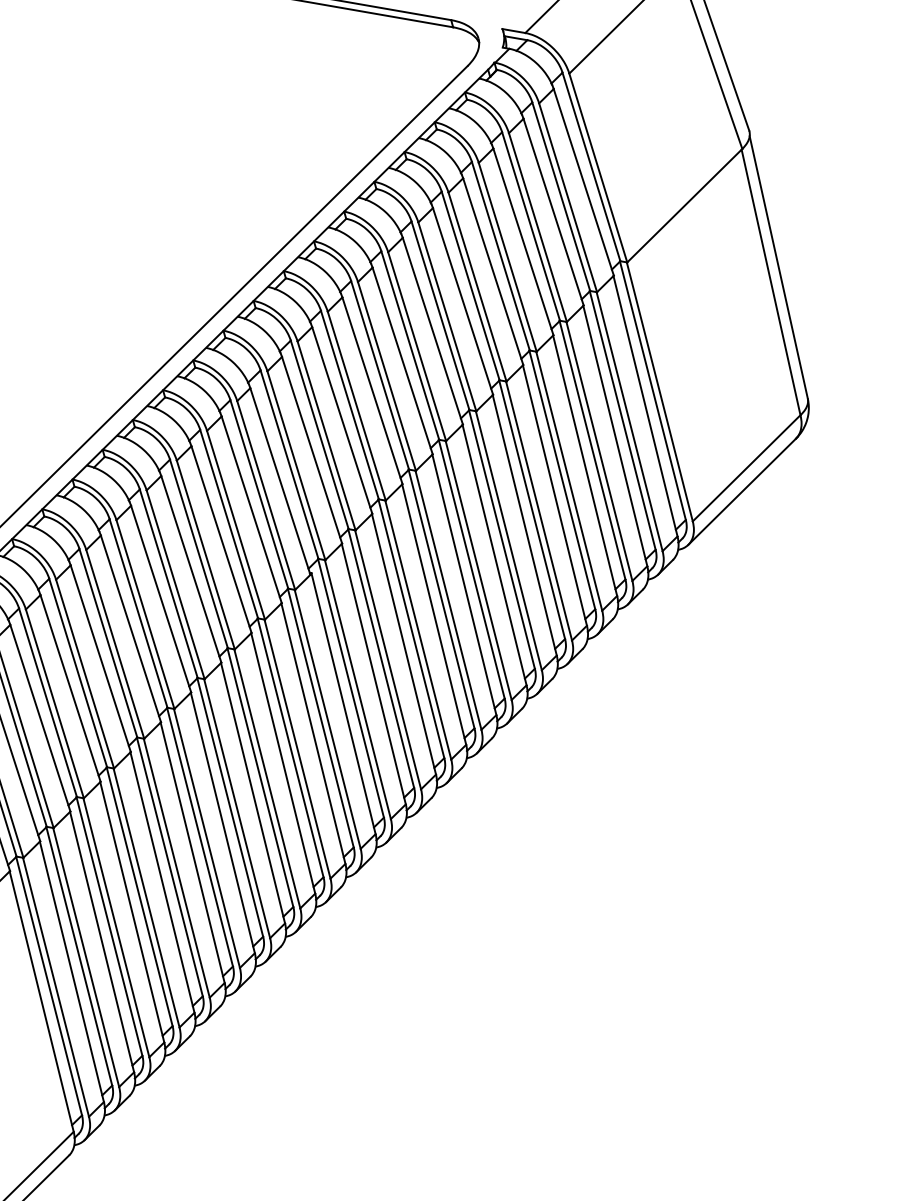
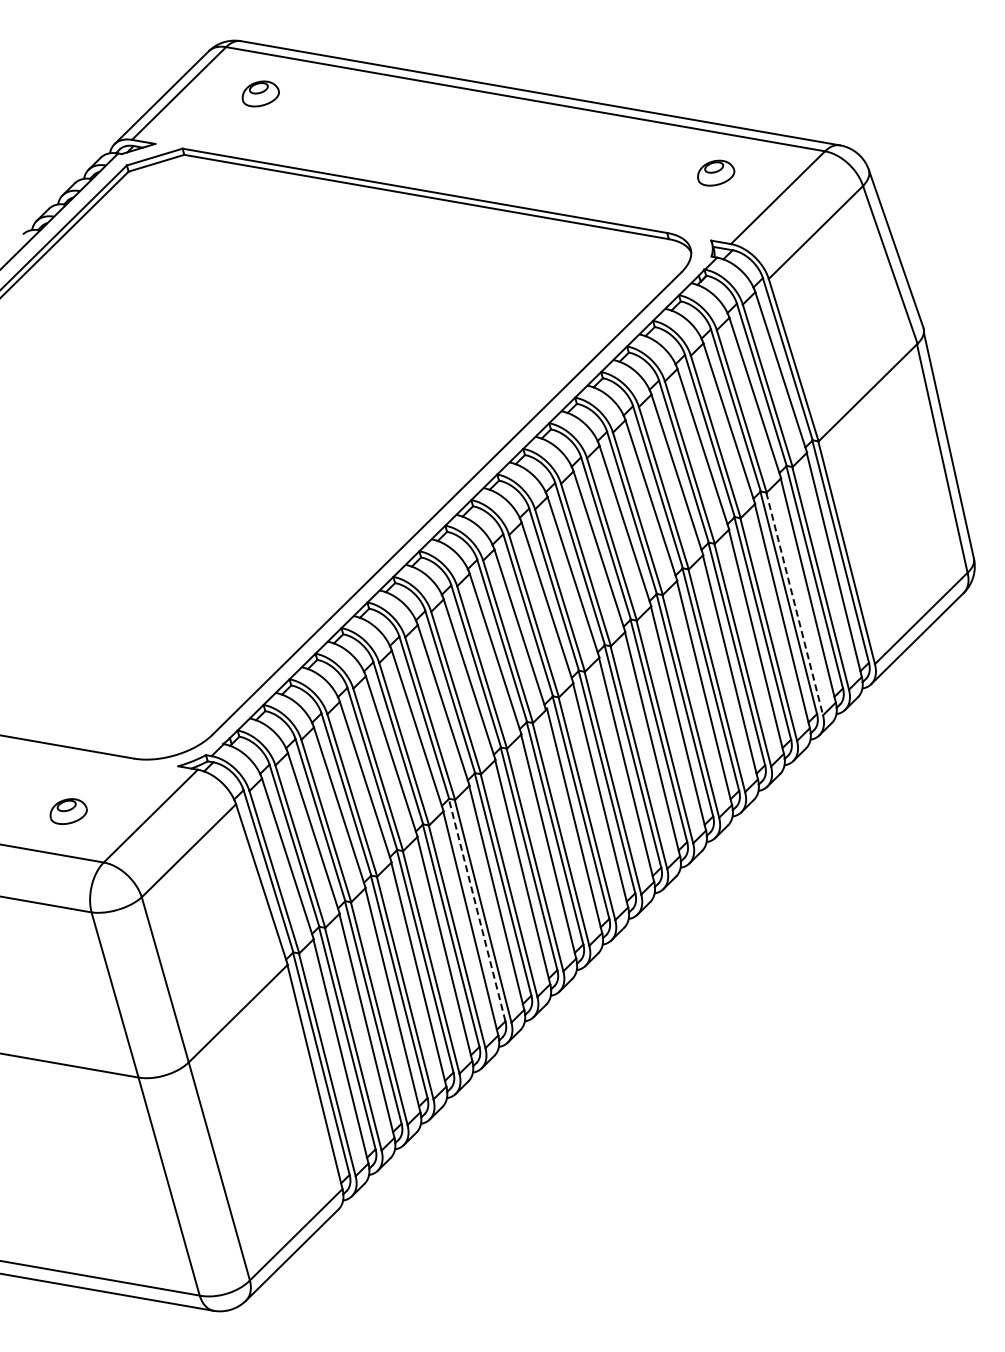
line: (599, 450) -> (794, 603), solid -> dashed
line: (230, 807) -> (477, 910), solid -> dashed

